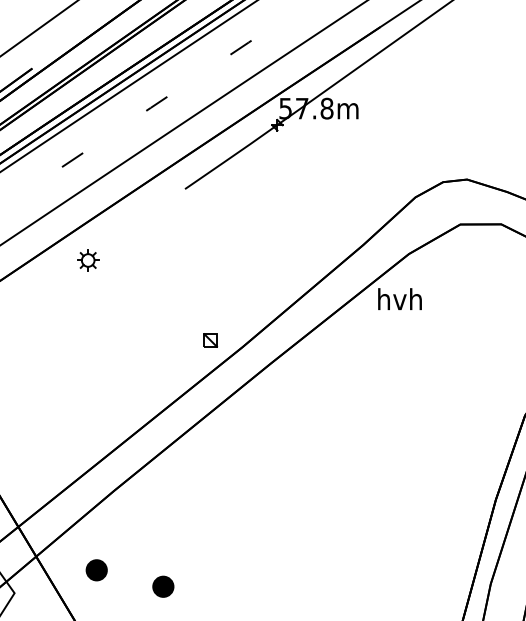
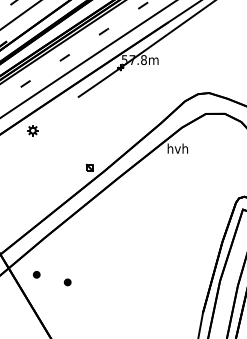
part: (95, 569) -> (36, 274), size x0.62
part: (162, 587) -> (67, 282), size x0.62

